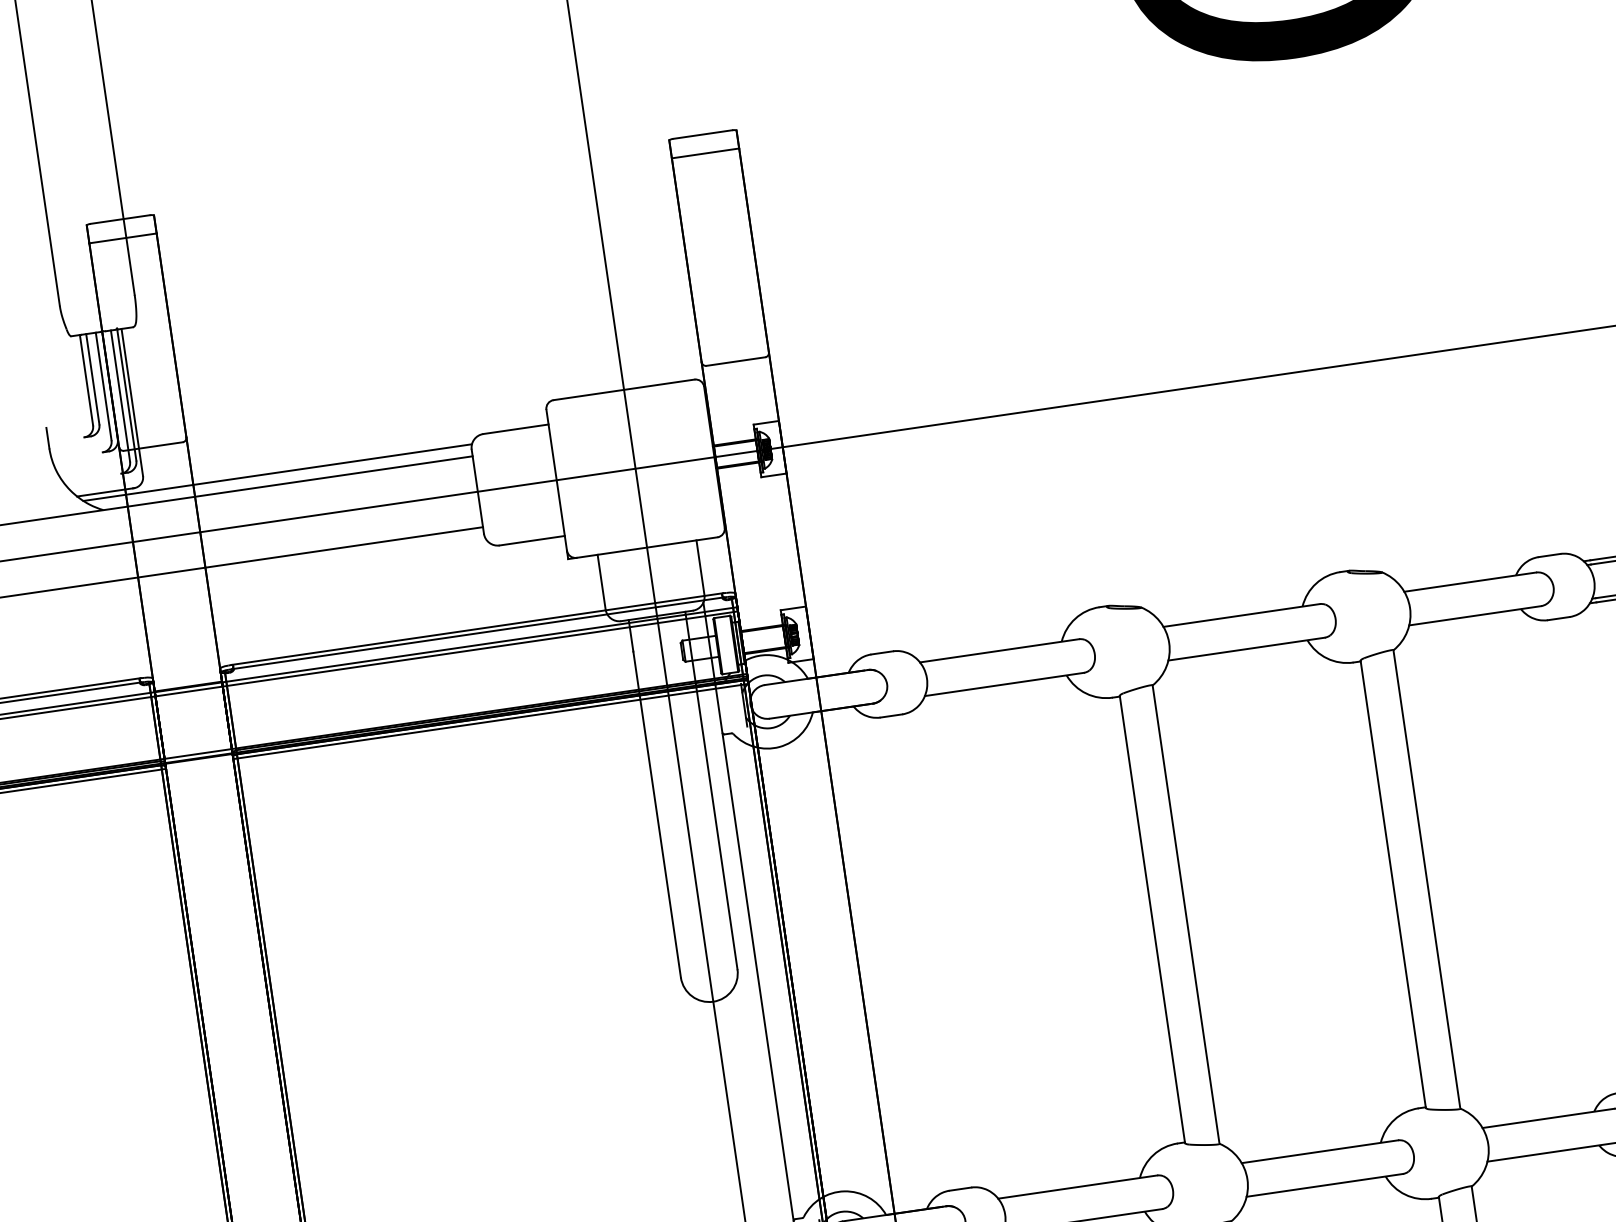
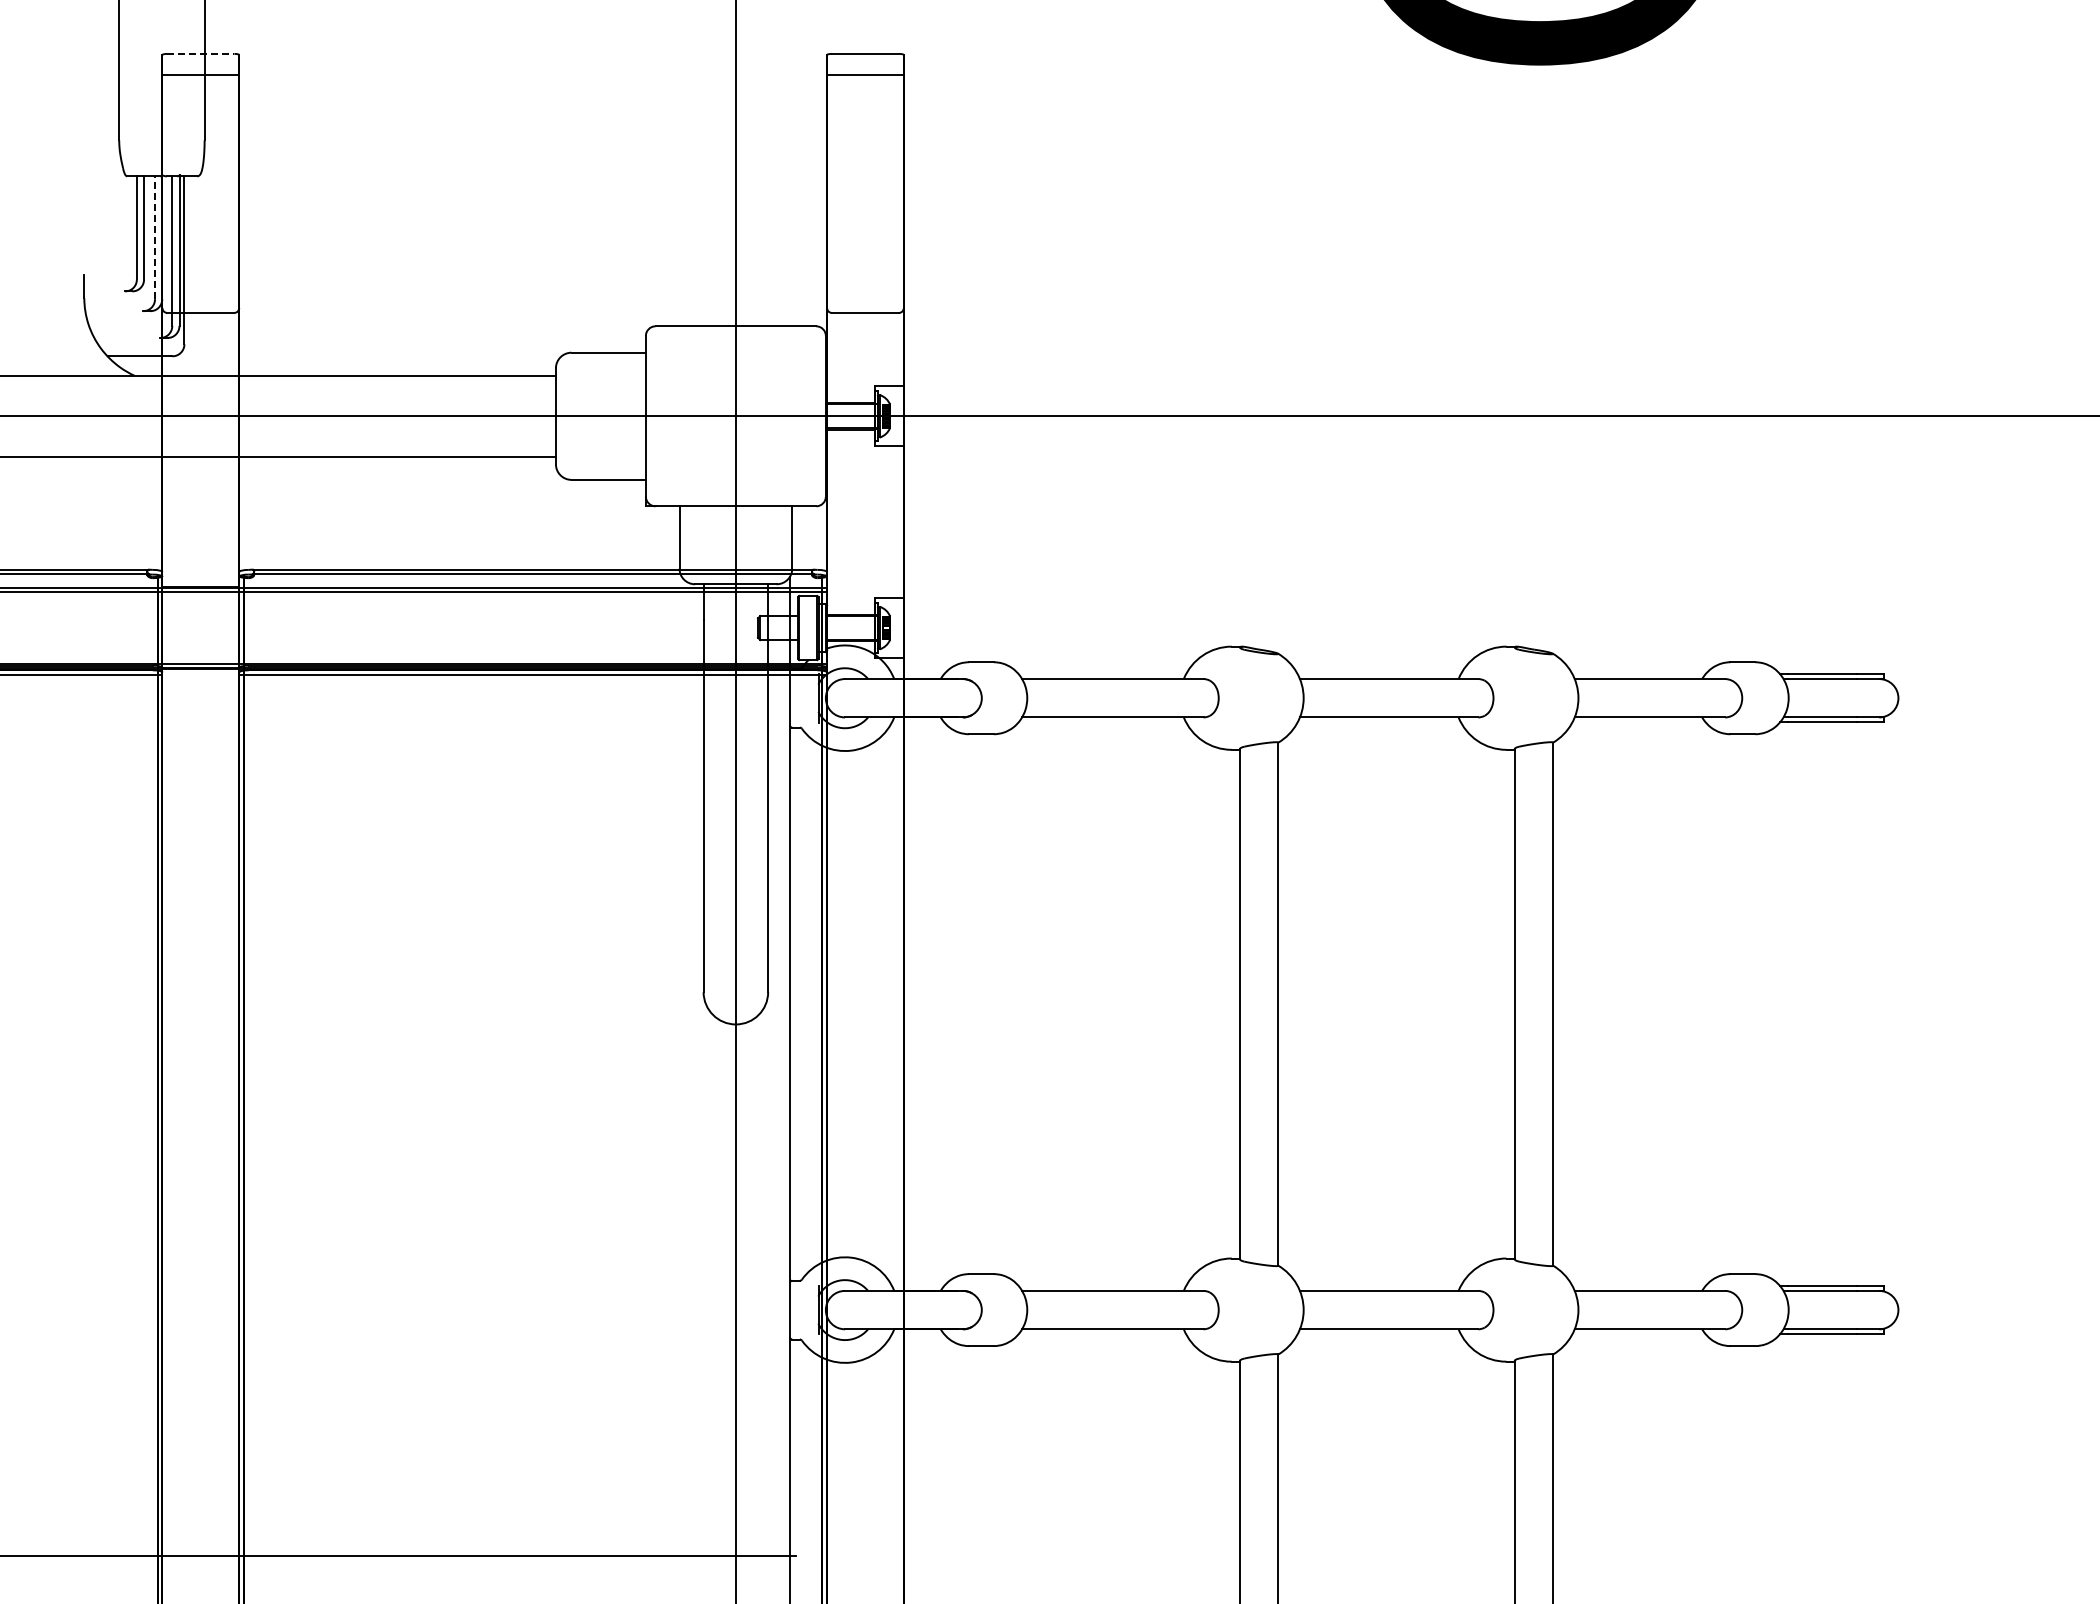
line: (119, 219) -> (200, 53), solid -> dashed
line: (104, 386) -> (155, 237), solid -> dashed
line: (277, 472) -> (335, 362), removed

